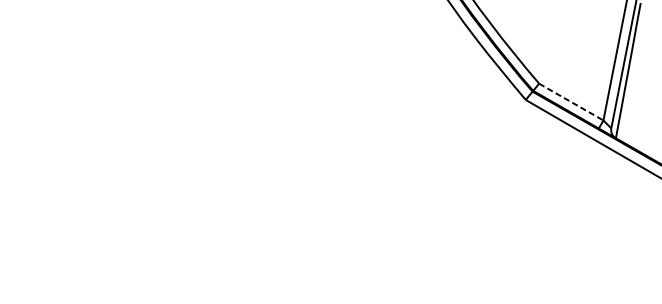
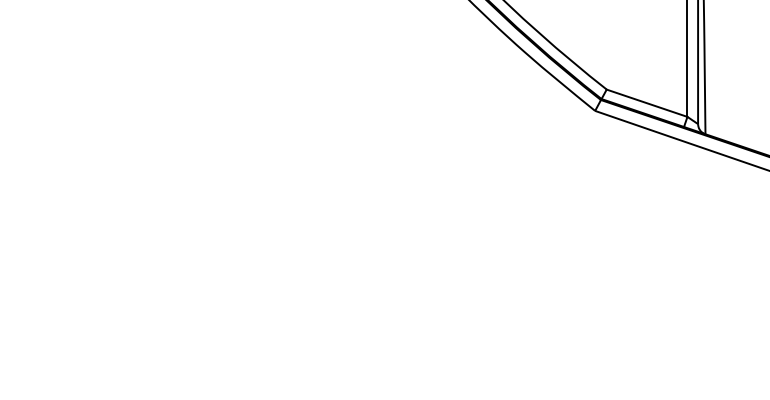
line: (571, 102) -> (647, 103), dashed -> solid

